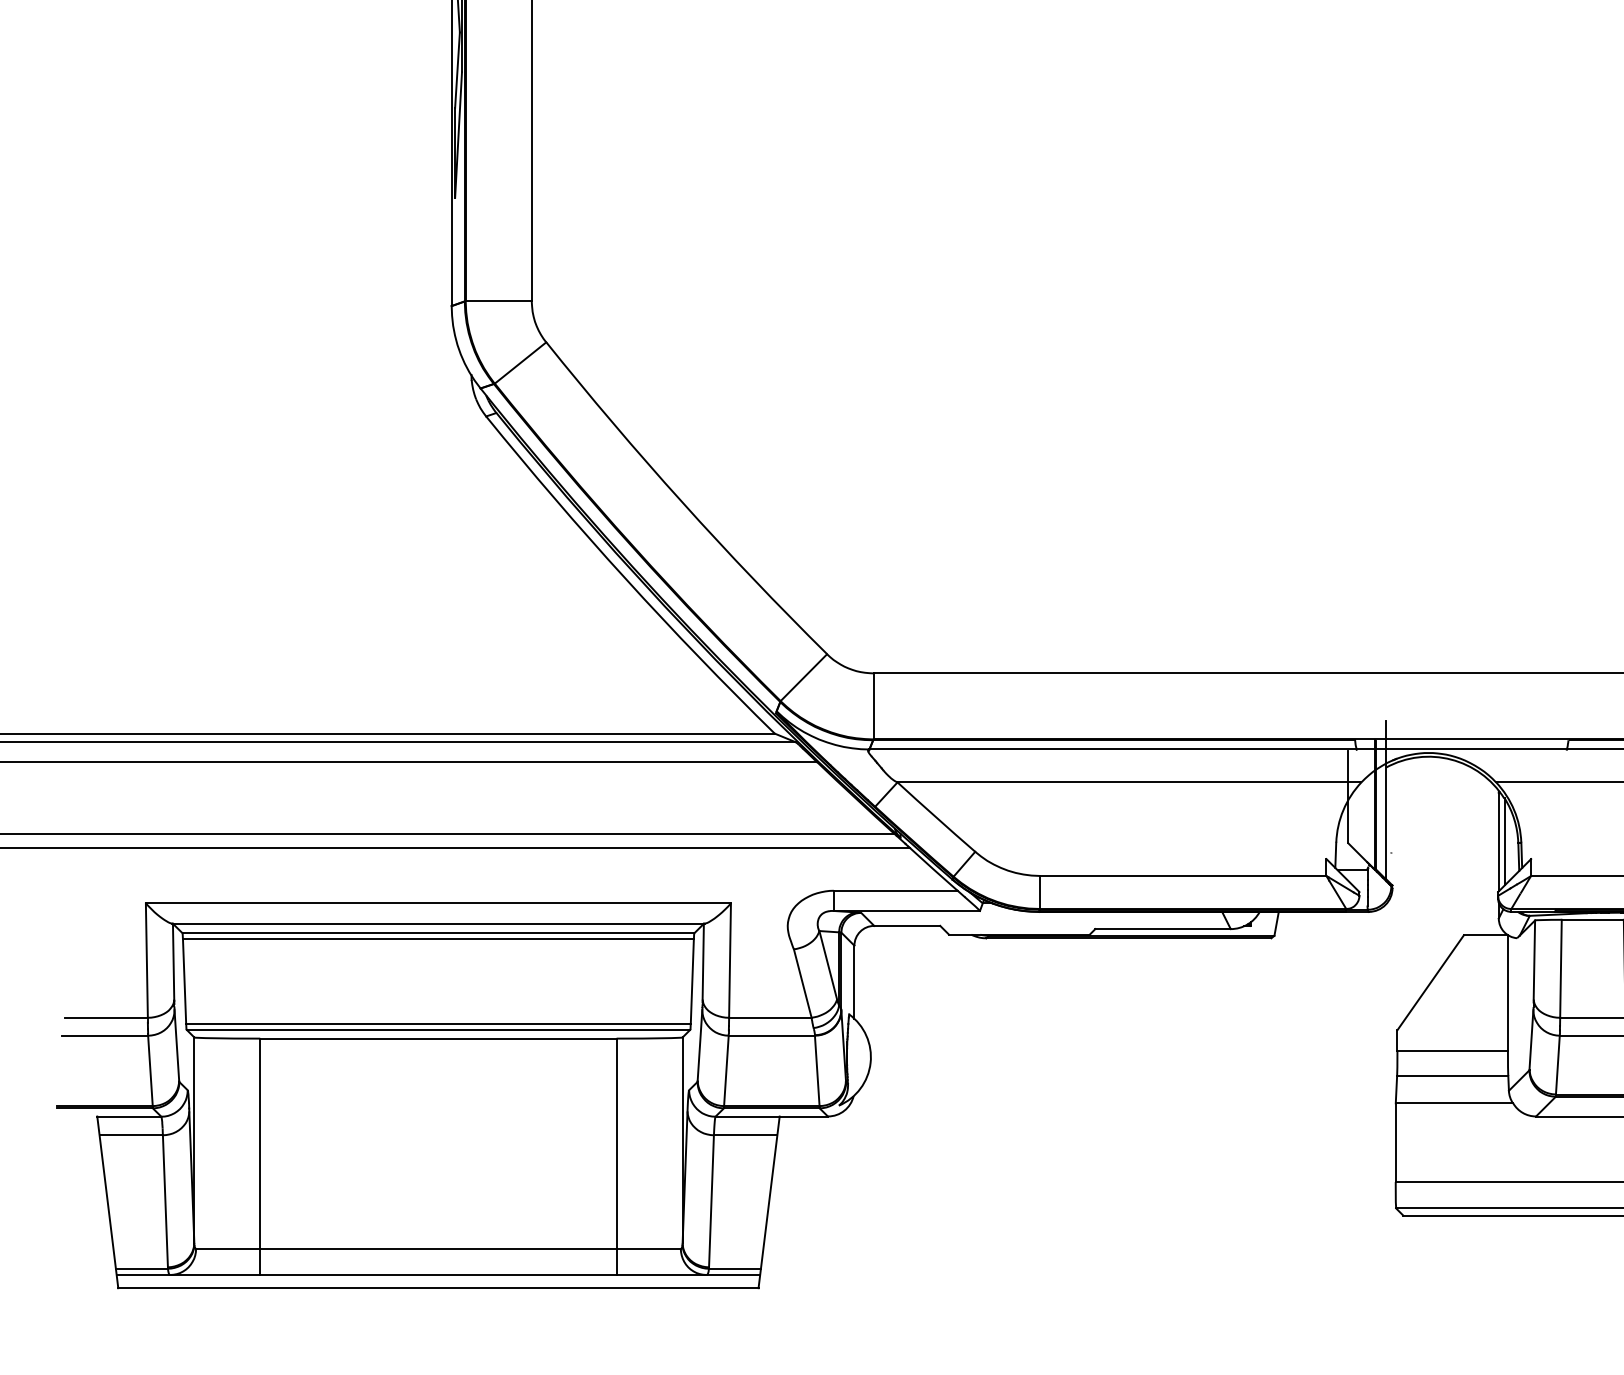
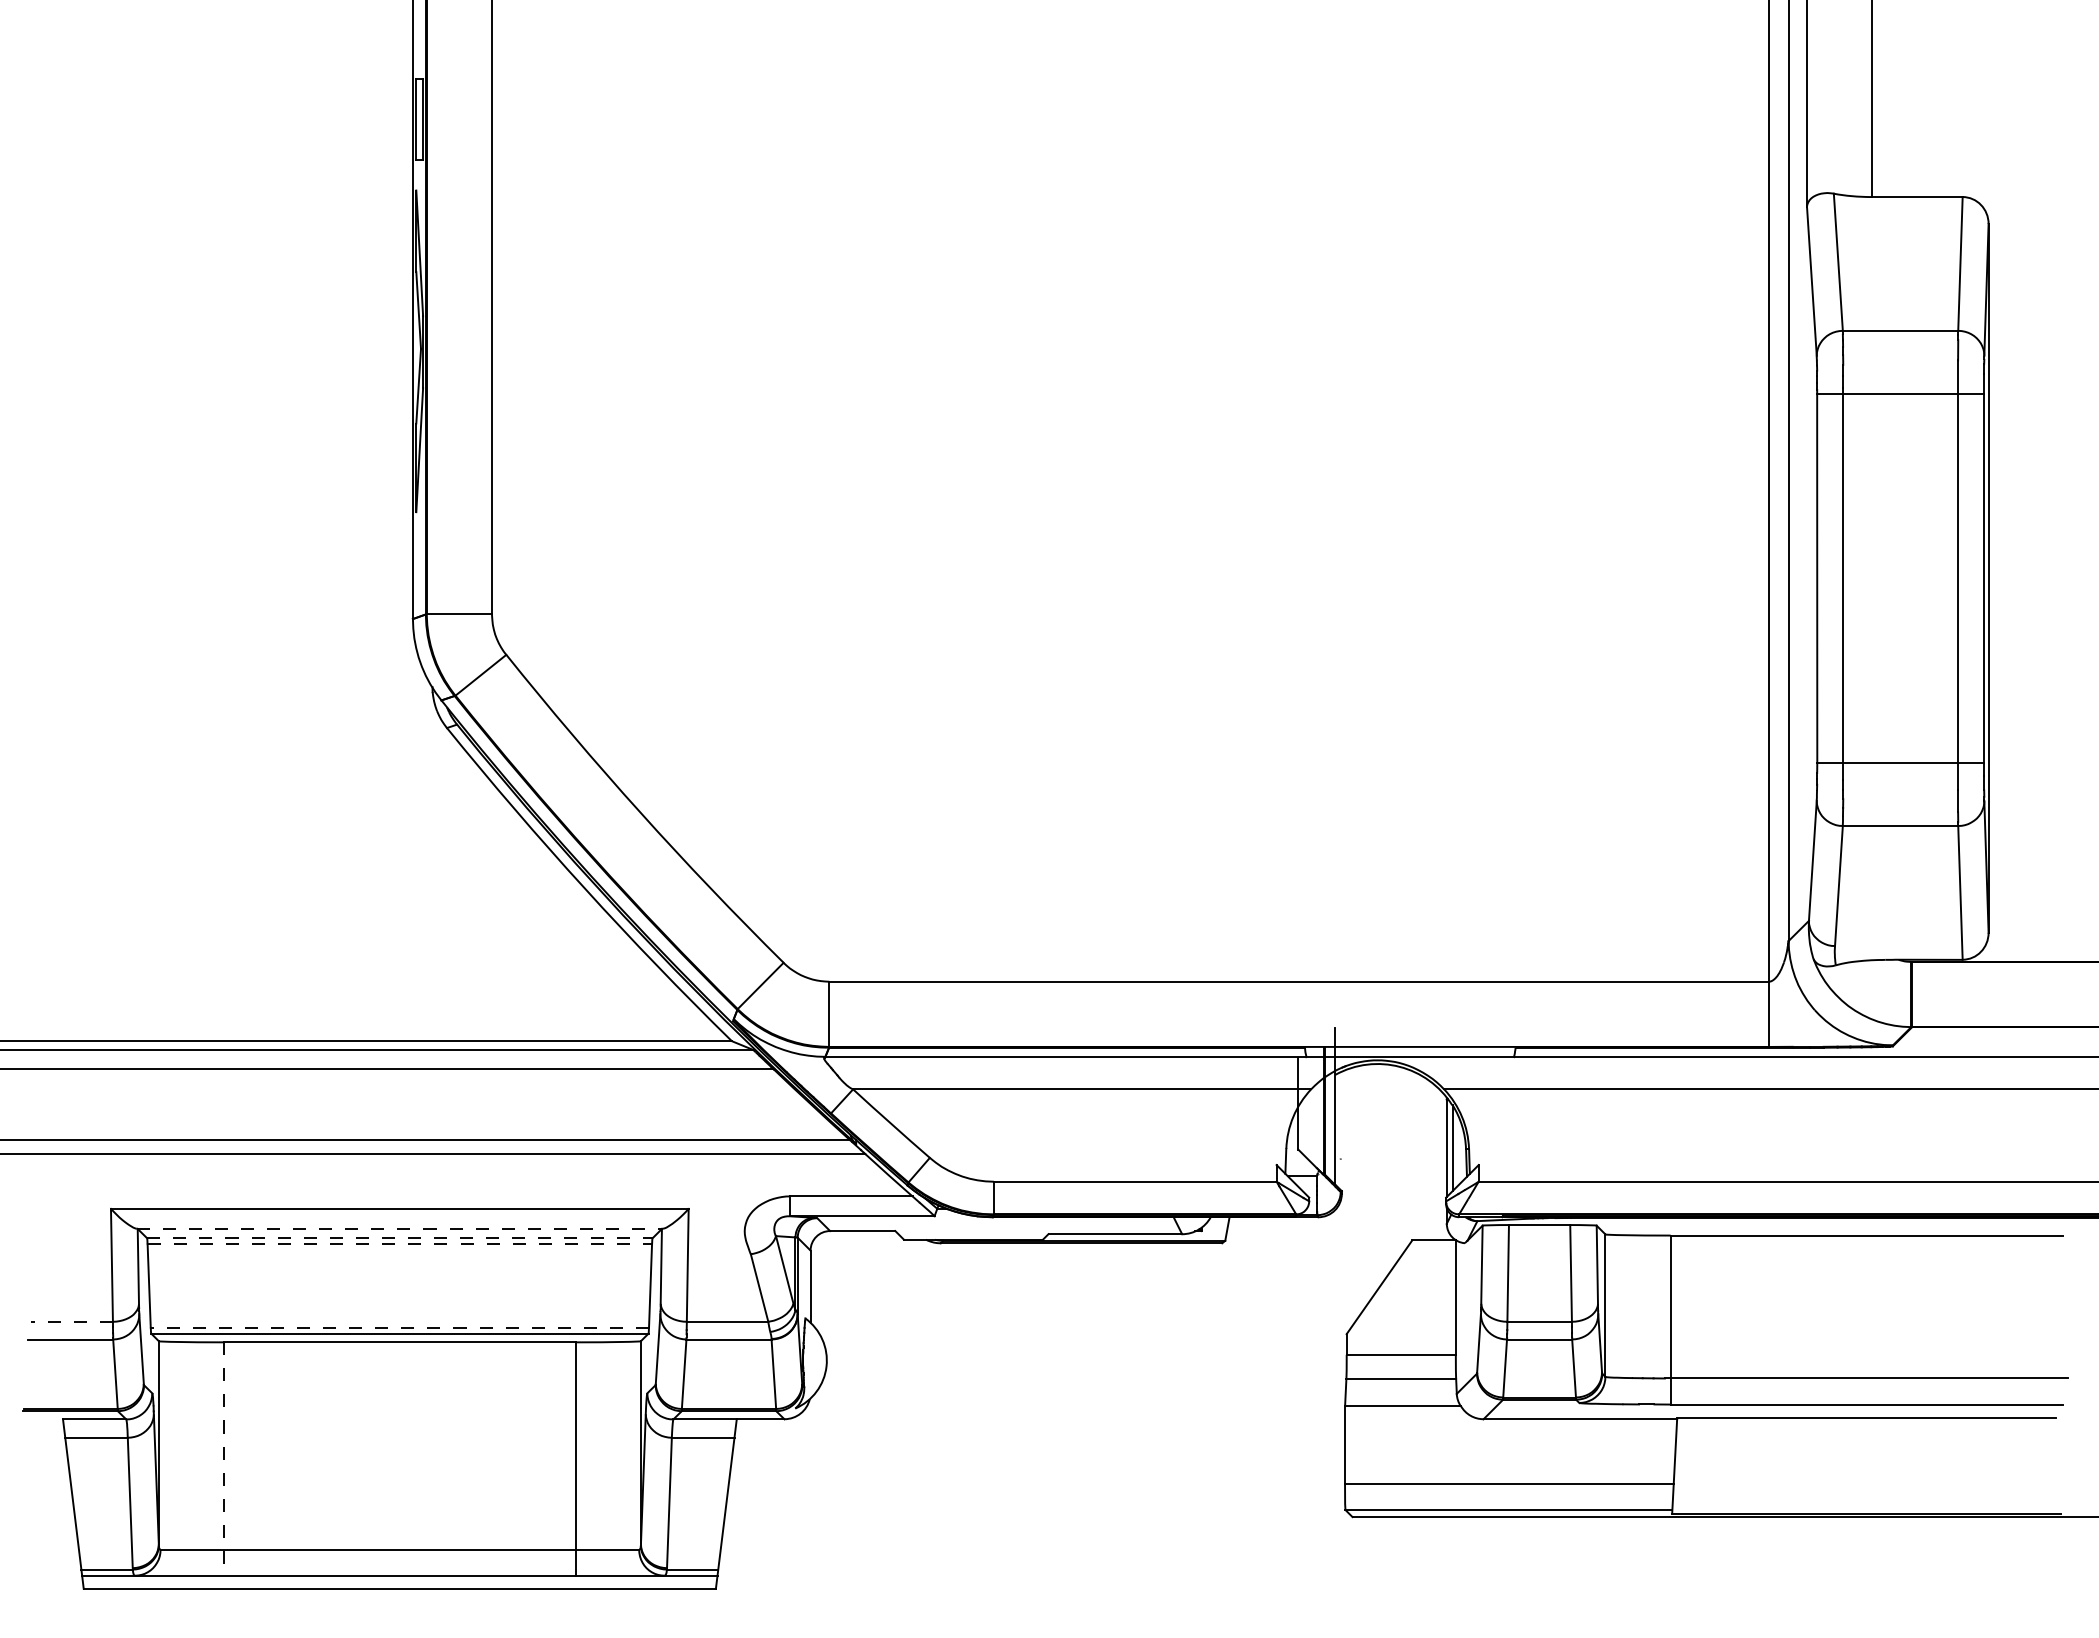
line: (439, 923) -> (400, 1228), solid -> dashed
line: (438, 933) -> (399, 1238), solid -> dashed
line: (439, 939) -> (400, 1244), solid -> dashed
line: (106, 1017) -> (72, 1321), solid -> dashed
line: (438, 1023) -> (399, 1327), solid -> dashed
line: (259, 1156) -> (223, 1458), solid -> dashed

